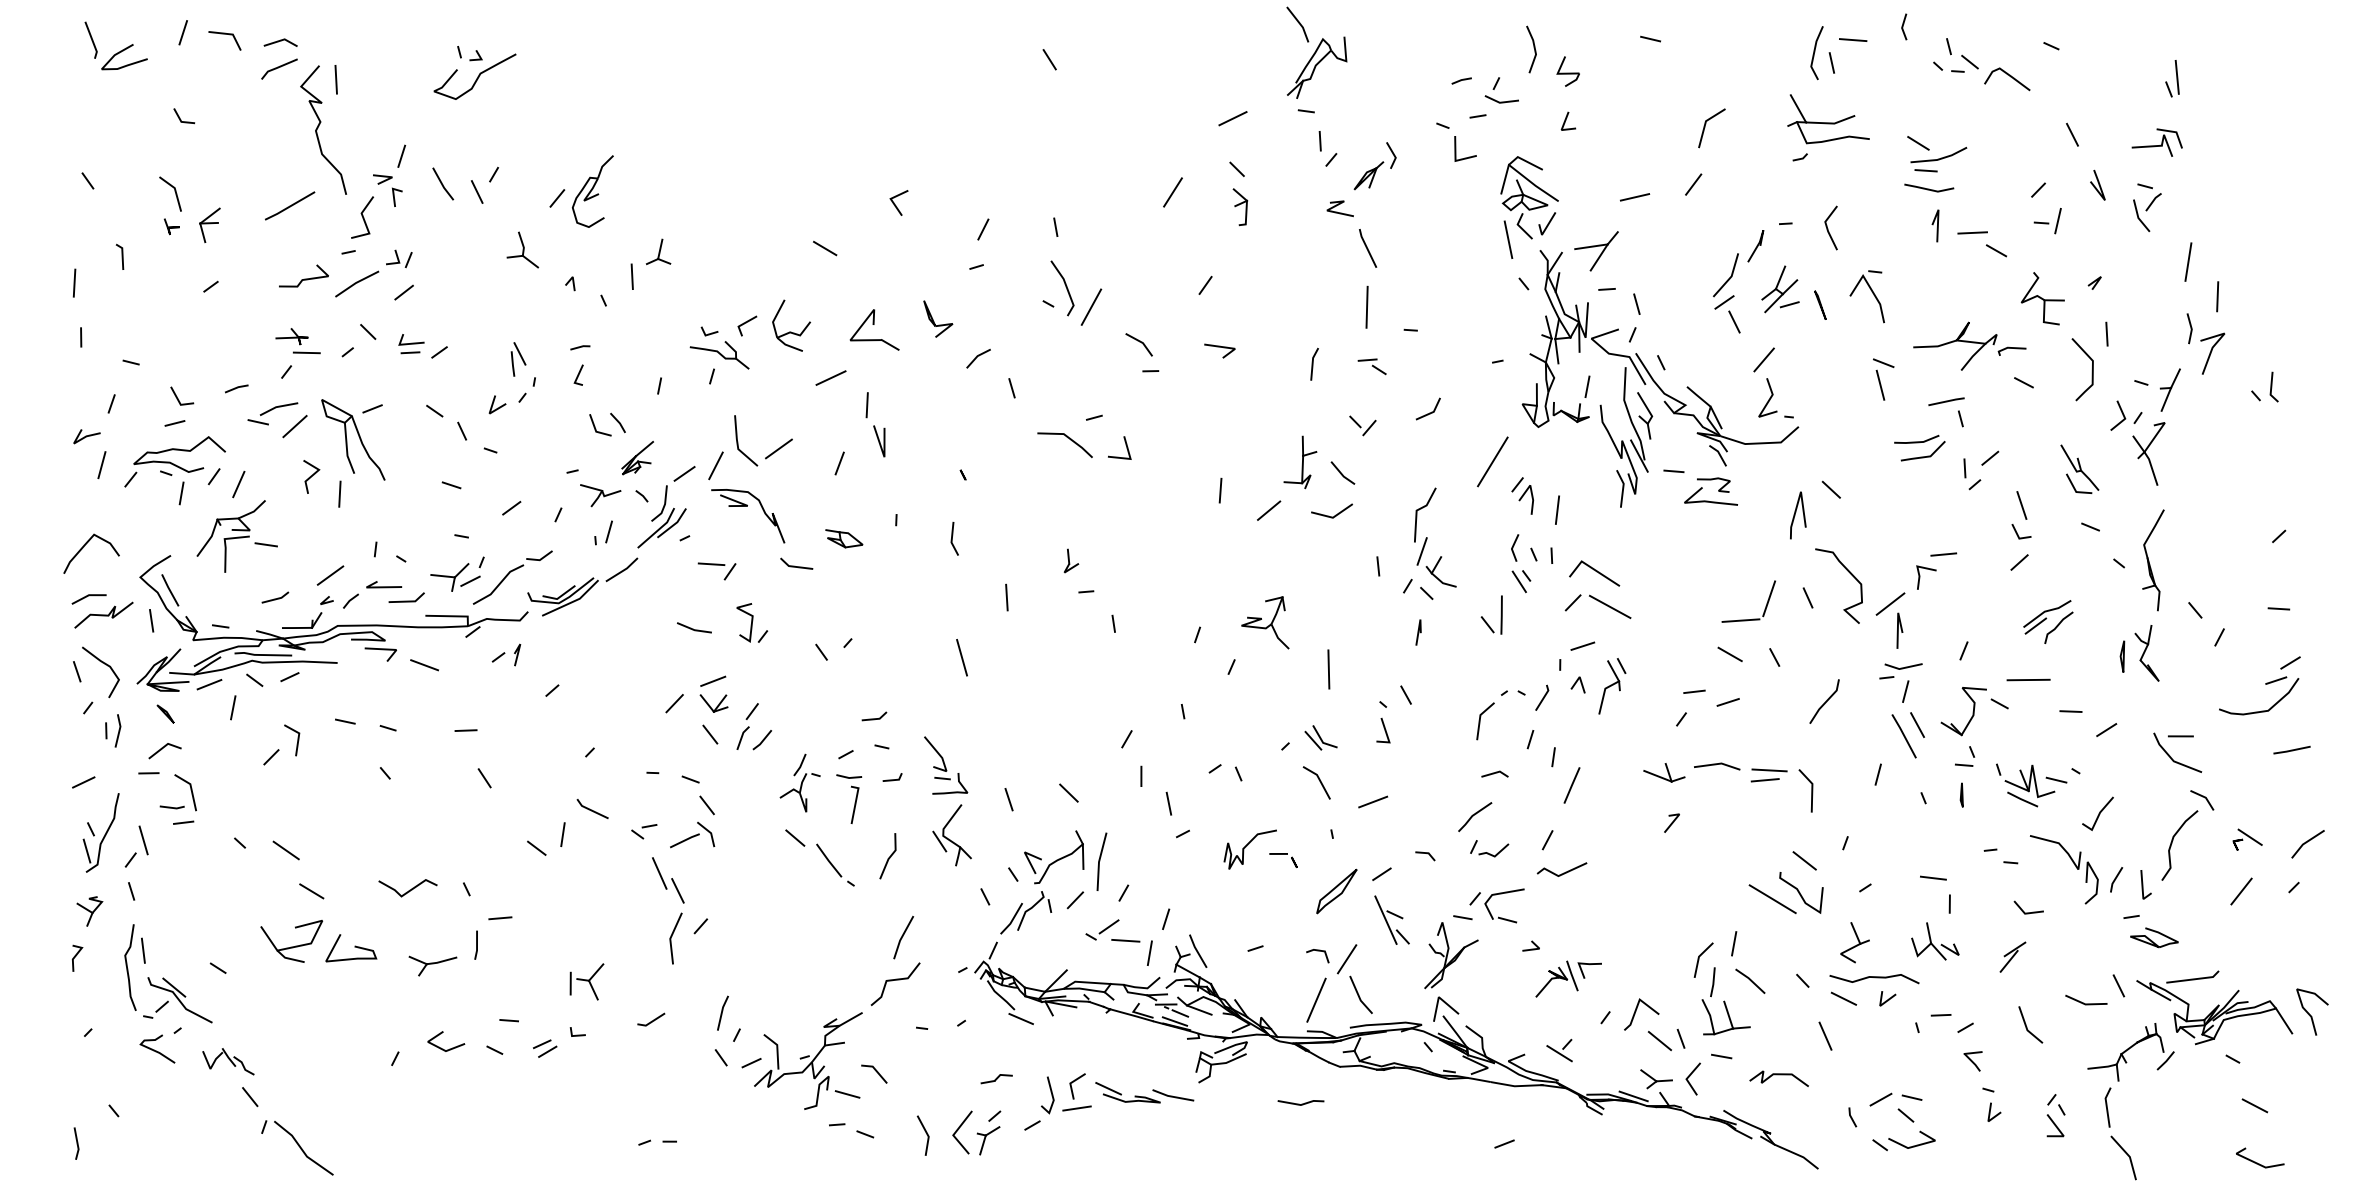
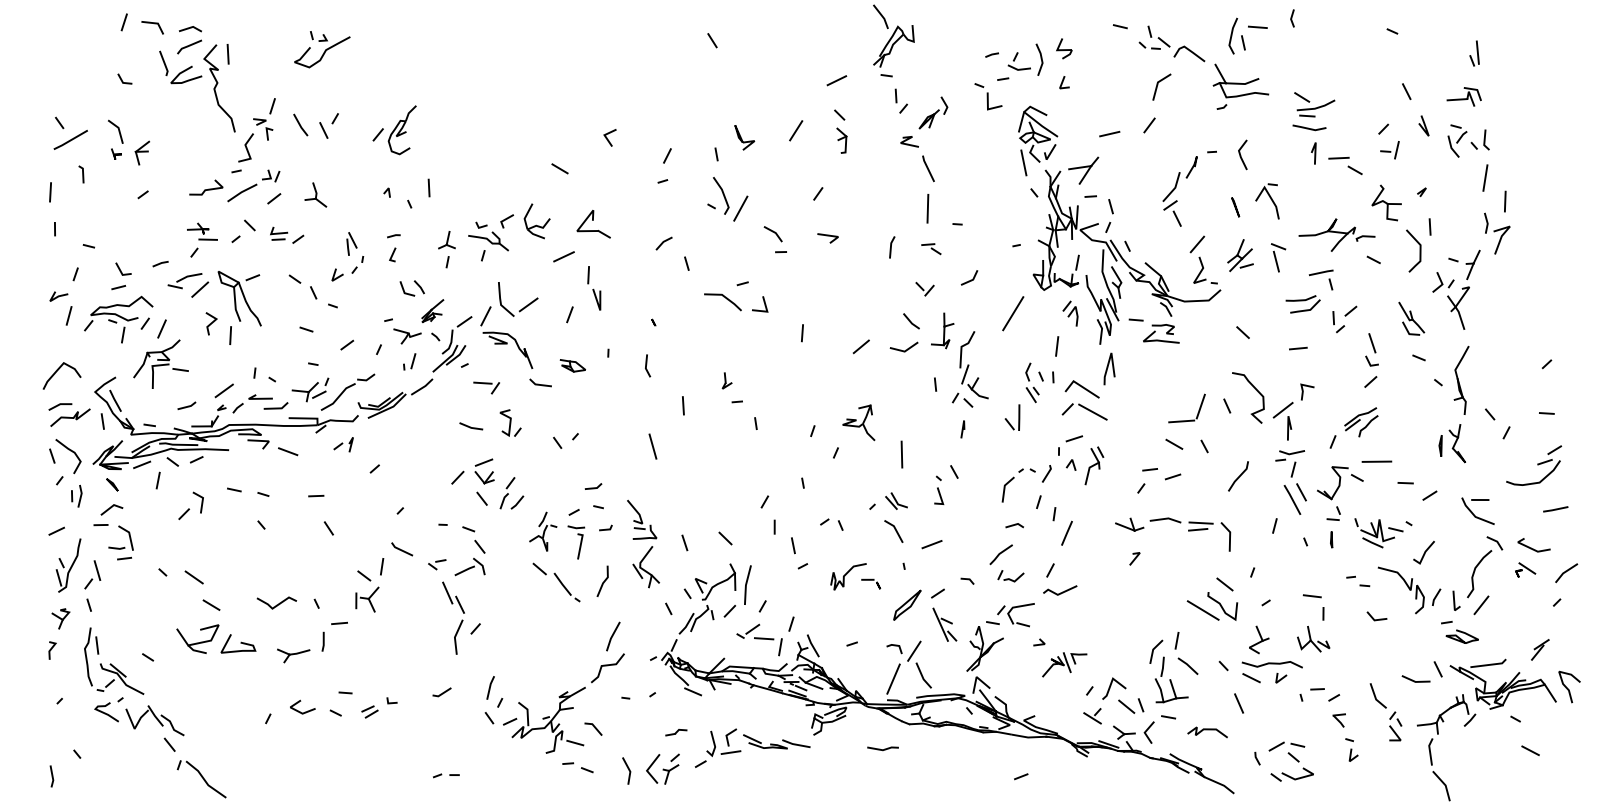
part: (115, 46) -> (180, 67), moved
line: (1532, 47) -> (1040, 58), moved
part: (1980, 63) -> (1171, 43), moved
line: (289, 205) -> (70, 139), moved
part: (522, 249) -> (315, 194), moved
part: (657, 252) -> (446, 240), moved
part: (1780, 289) -> (1240, 255), moved
part: (937, 318) -> (744, 137), moved
part: (2263, 386) -> (1479, 139), moved
part: (1300, 461) -> (942, 330), moved
line: (1220, 491) -> (802, 333), moved
part: (1522, 495) -> (1070, 313), moved
line: (1796, 514) -> (1108, 368), moved
line: (1943, 554) -> (1298, 348), moved
part: (2048, 622) -> (1361, 422), moved
line: (2241, 891) -> (1481, 605), moved
part: (2013, 956) -> (1540, 649), moved
part: (587, 981) -> (367, 599), moved
part: (1559, 1050) -> (1092, 716), moved
part: (227, 1061) -> (154, 720), size x1.67
part: (2055, 1115) -> (1395, 726), moved
line: (2256, 1161) -> (1531, 547), moved

